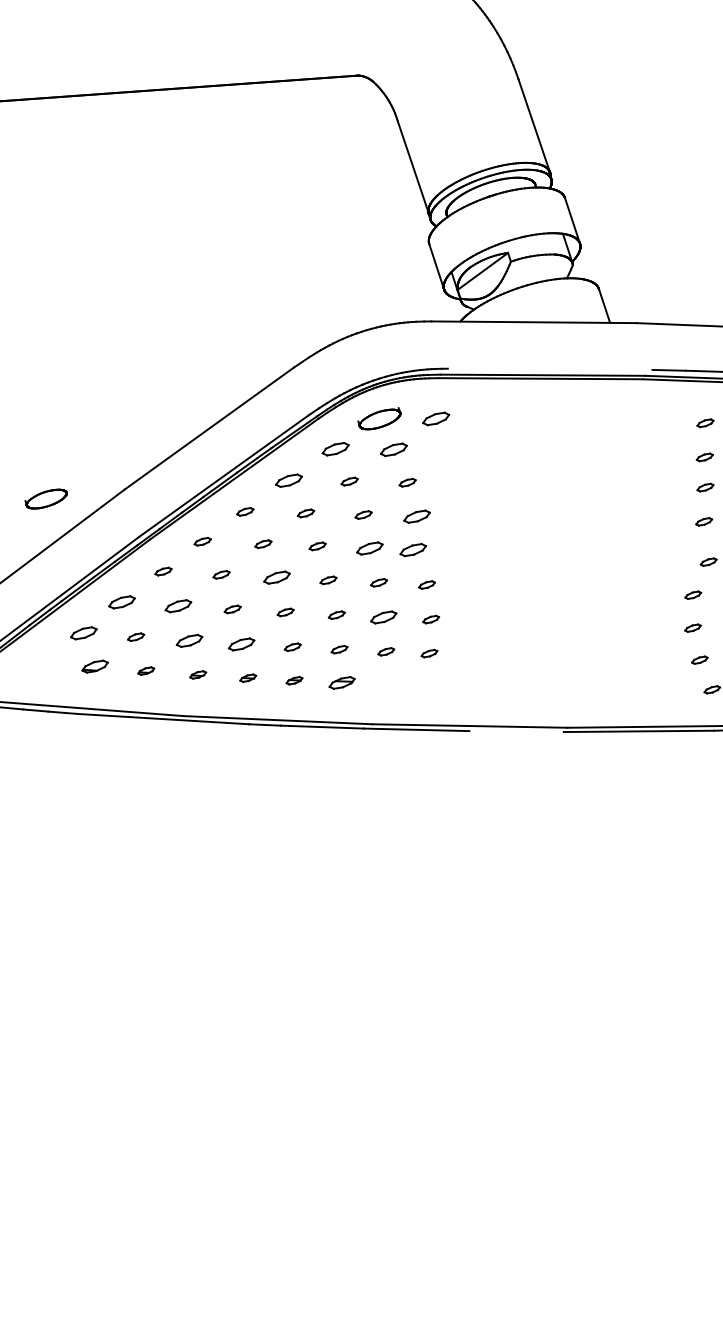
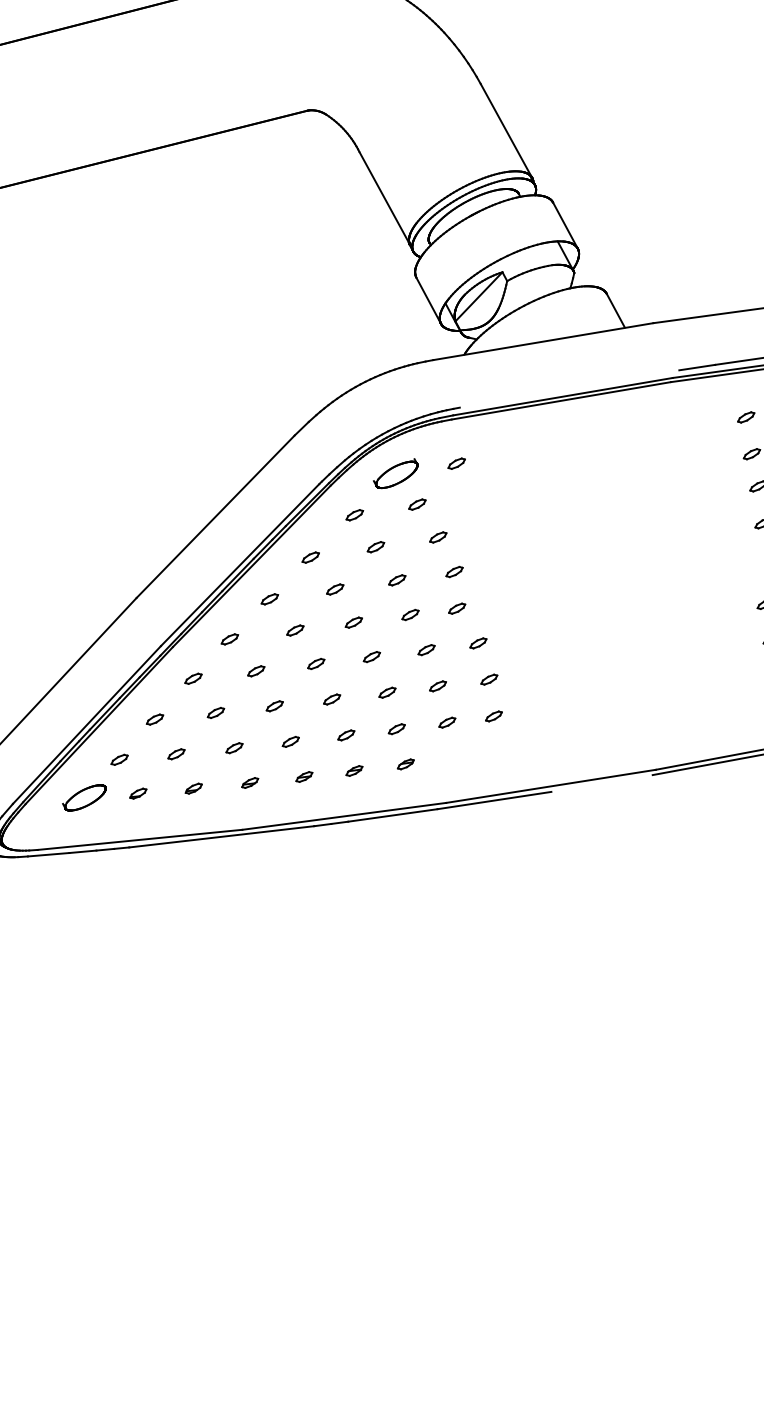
part: (435, 418) -> (456, 463), size x0.62
part: (335, 449) -> (354, 515), size x0.62
part: (393, 449) -> (416, 504), size x0.62
part: (288, 480) -> (310, 557), size x0.62
part: (45, 498) -> (84, 797), moved
part: (416, 516) -> (454, 571), size x0.62
part: (370, 548) -> (410, 614), size x0.62
part: (413, 550) -> (457, 608), size x0.62
part: (276, 577) -> (315, 663), size x0.62
part: (122, 602) -> (155, 719), size x0.62
part: (178, 605) -> (215, 712), size x0.62
part: (383, 617) -> (437, 686), size x0.62
part: (83, 632) -> (119, 759), size x0.62
part: (189, 640) -> (234, 747), size x0.62
part: (241, 643) -> (290, 741), size x0.62
part: (95, 666) -> (138, 793), size x0.62
part: (341, 682) -> (405, 764), size x0.62

